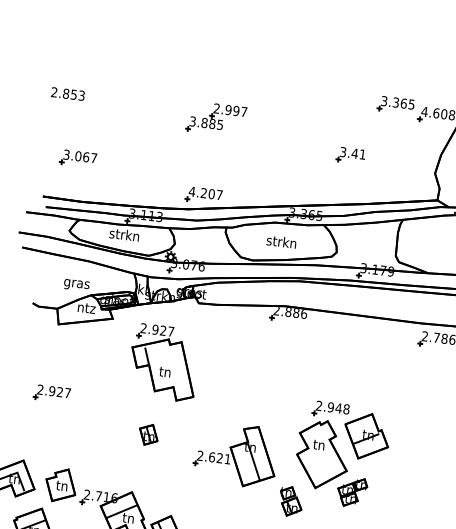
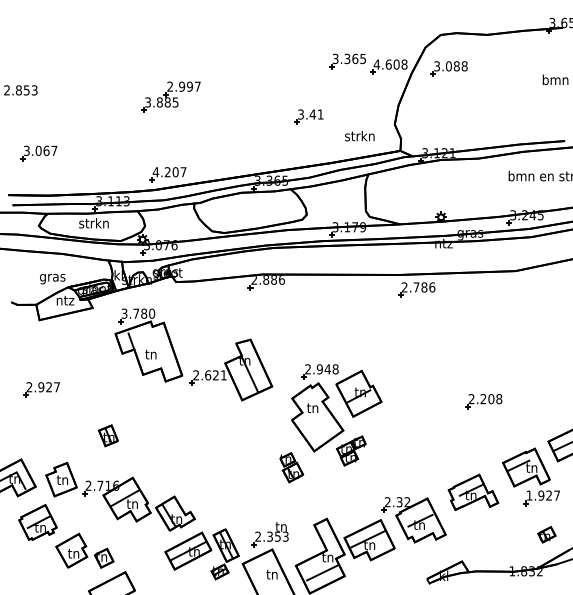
text: (281, 241) -> (359, 135), moved
text: (157, 329) -> (138, 313), 2.927 -> 3.780
part: (148, 434) -> (108, 435), moved
part: (236, 454) -> (231, 369), moved

